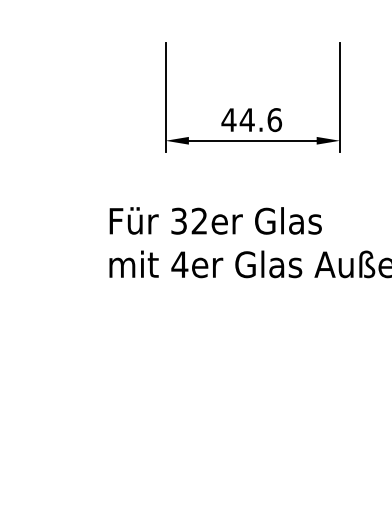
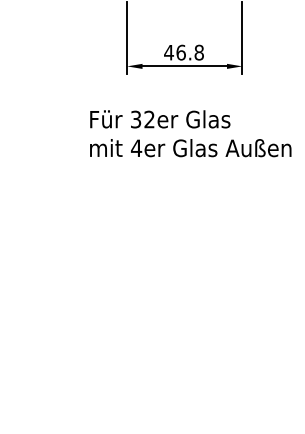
text: (261, 119) -> (190, 52), 44.6 -> 46.8

